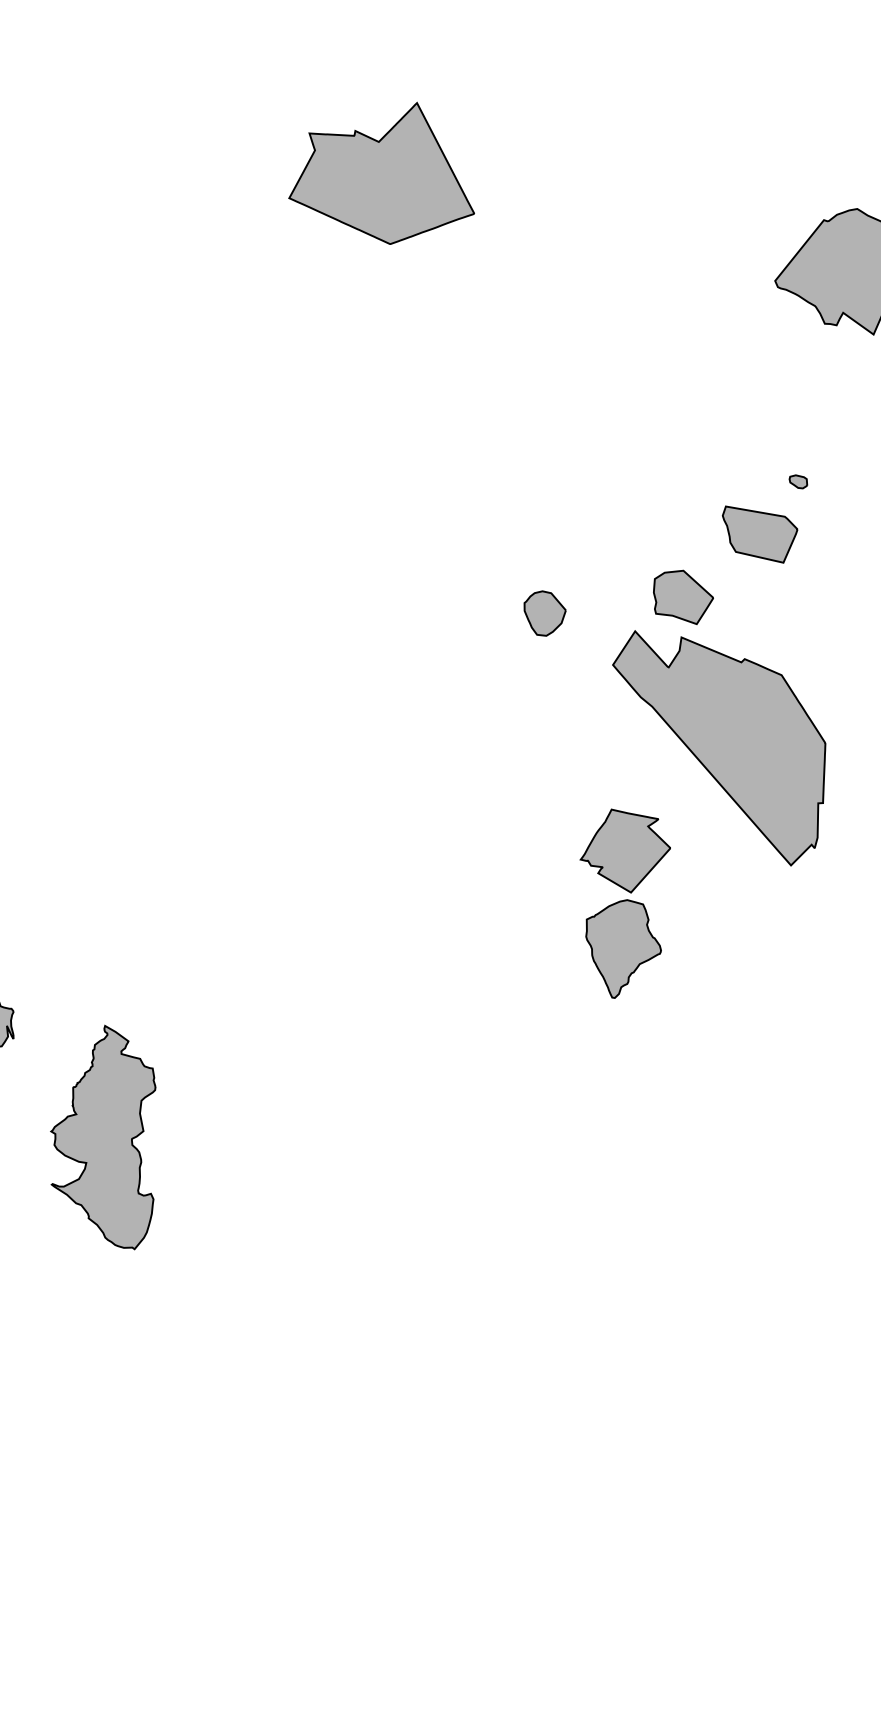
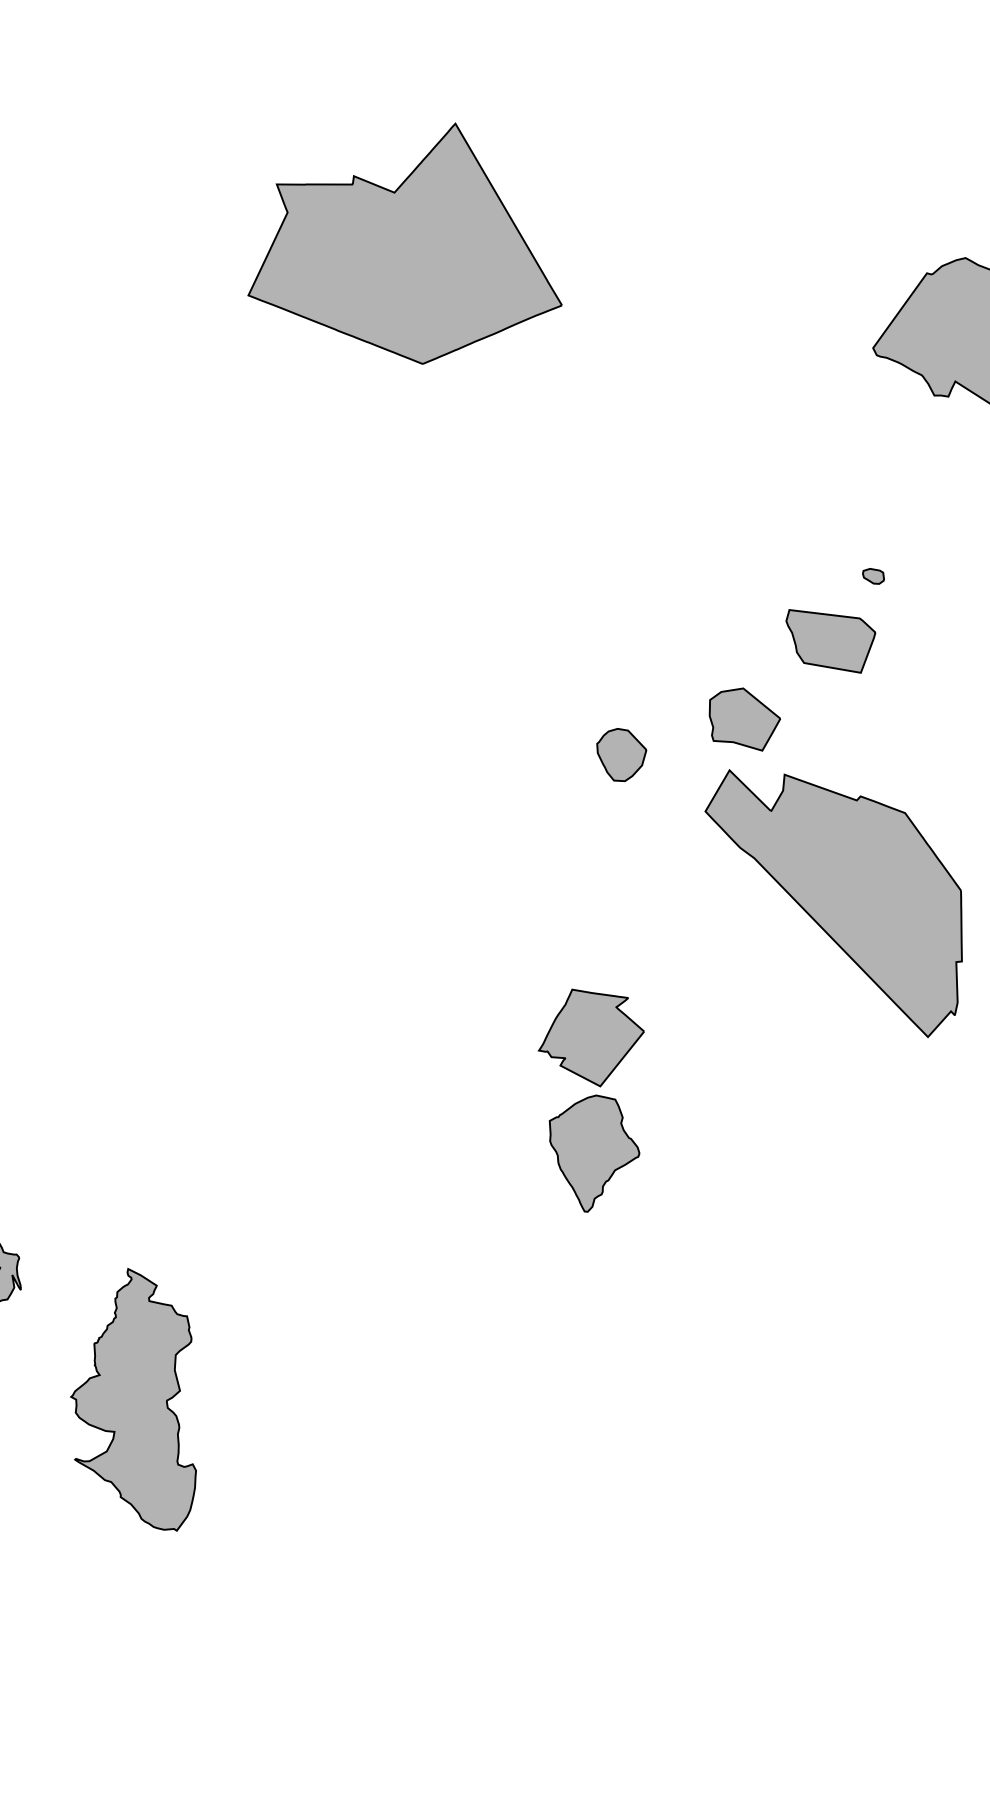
part: (381, 173) -> (401, 245), size x1.43
part: (730, 549) -> (797, 660), moved
part: (624, 903) -> (593, 1099), moved

